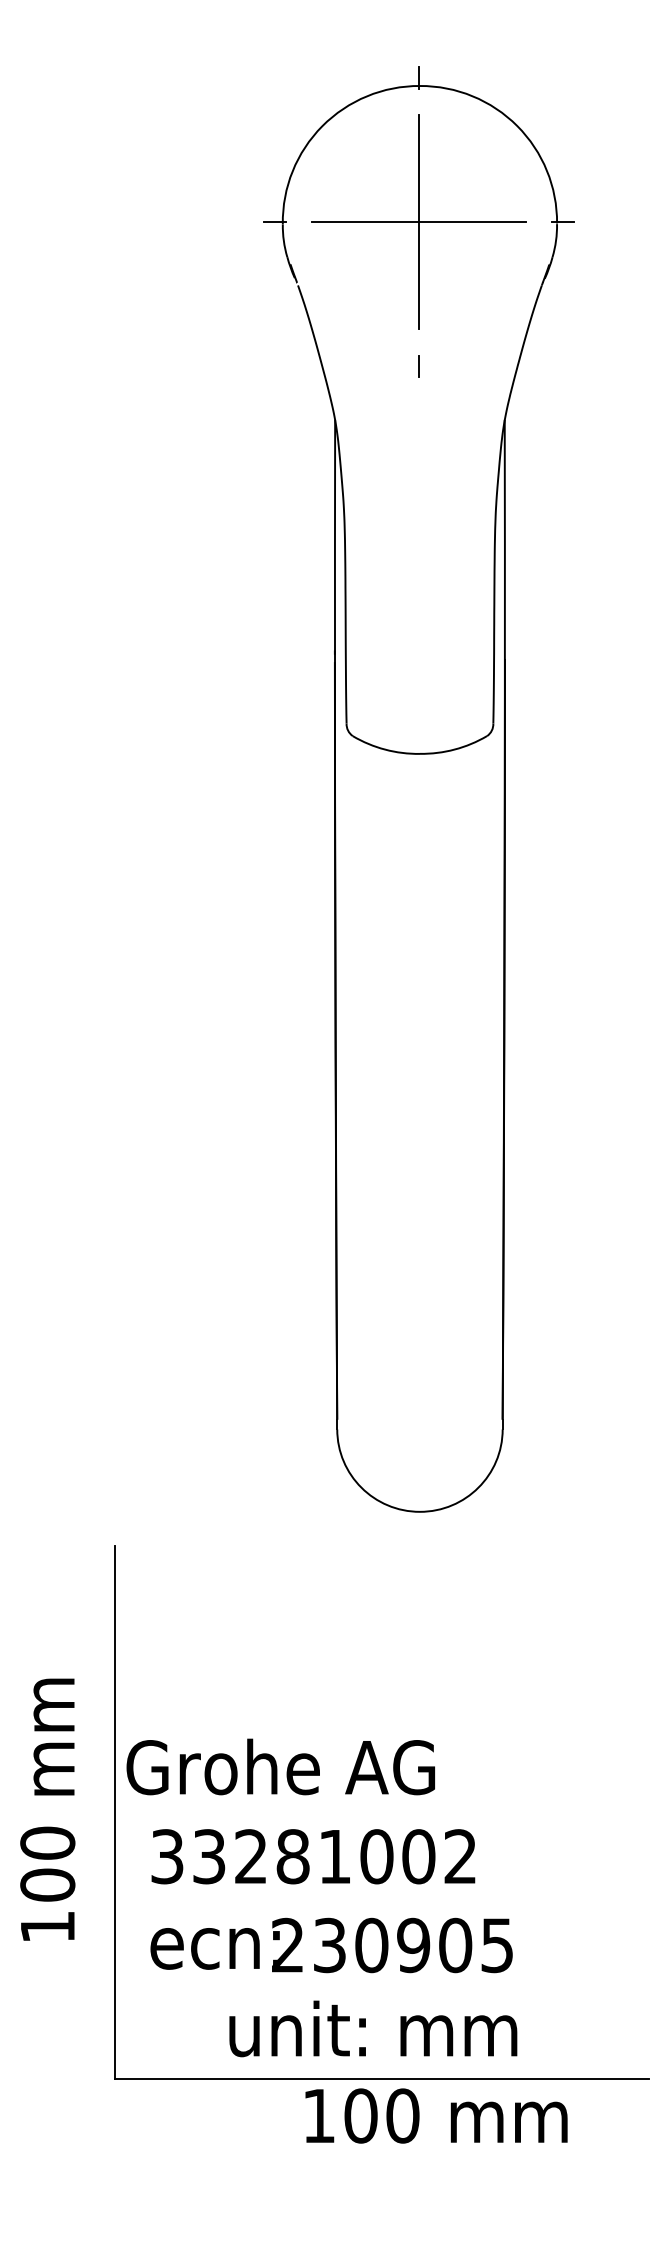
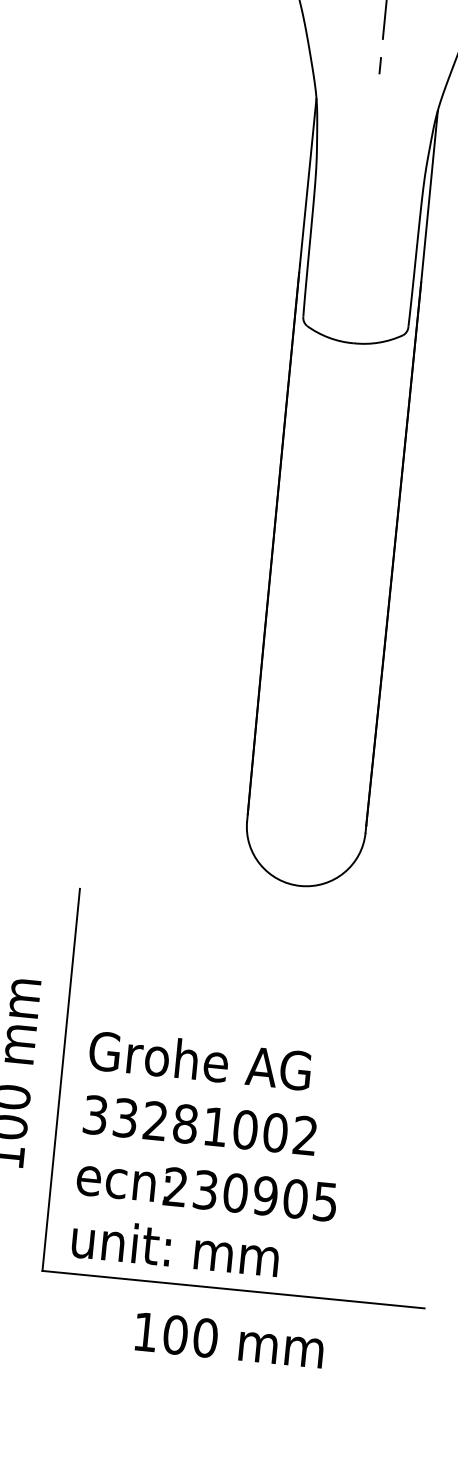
text: (280, 1766) -> (200, 1060), moved
text: (373, 2028) -> (175, 1247), moved
text: (436, 2115) -> (229, 1339), moved

